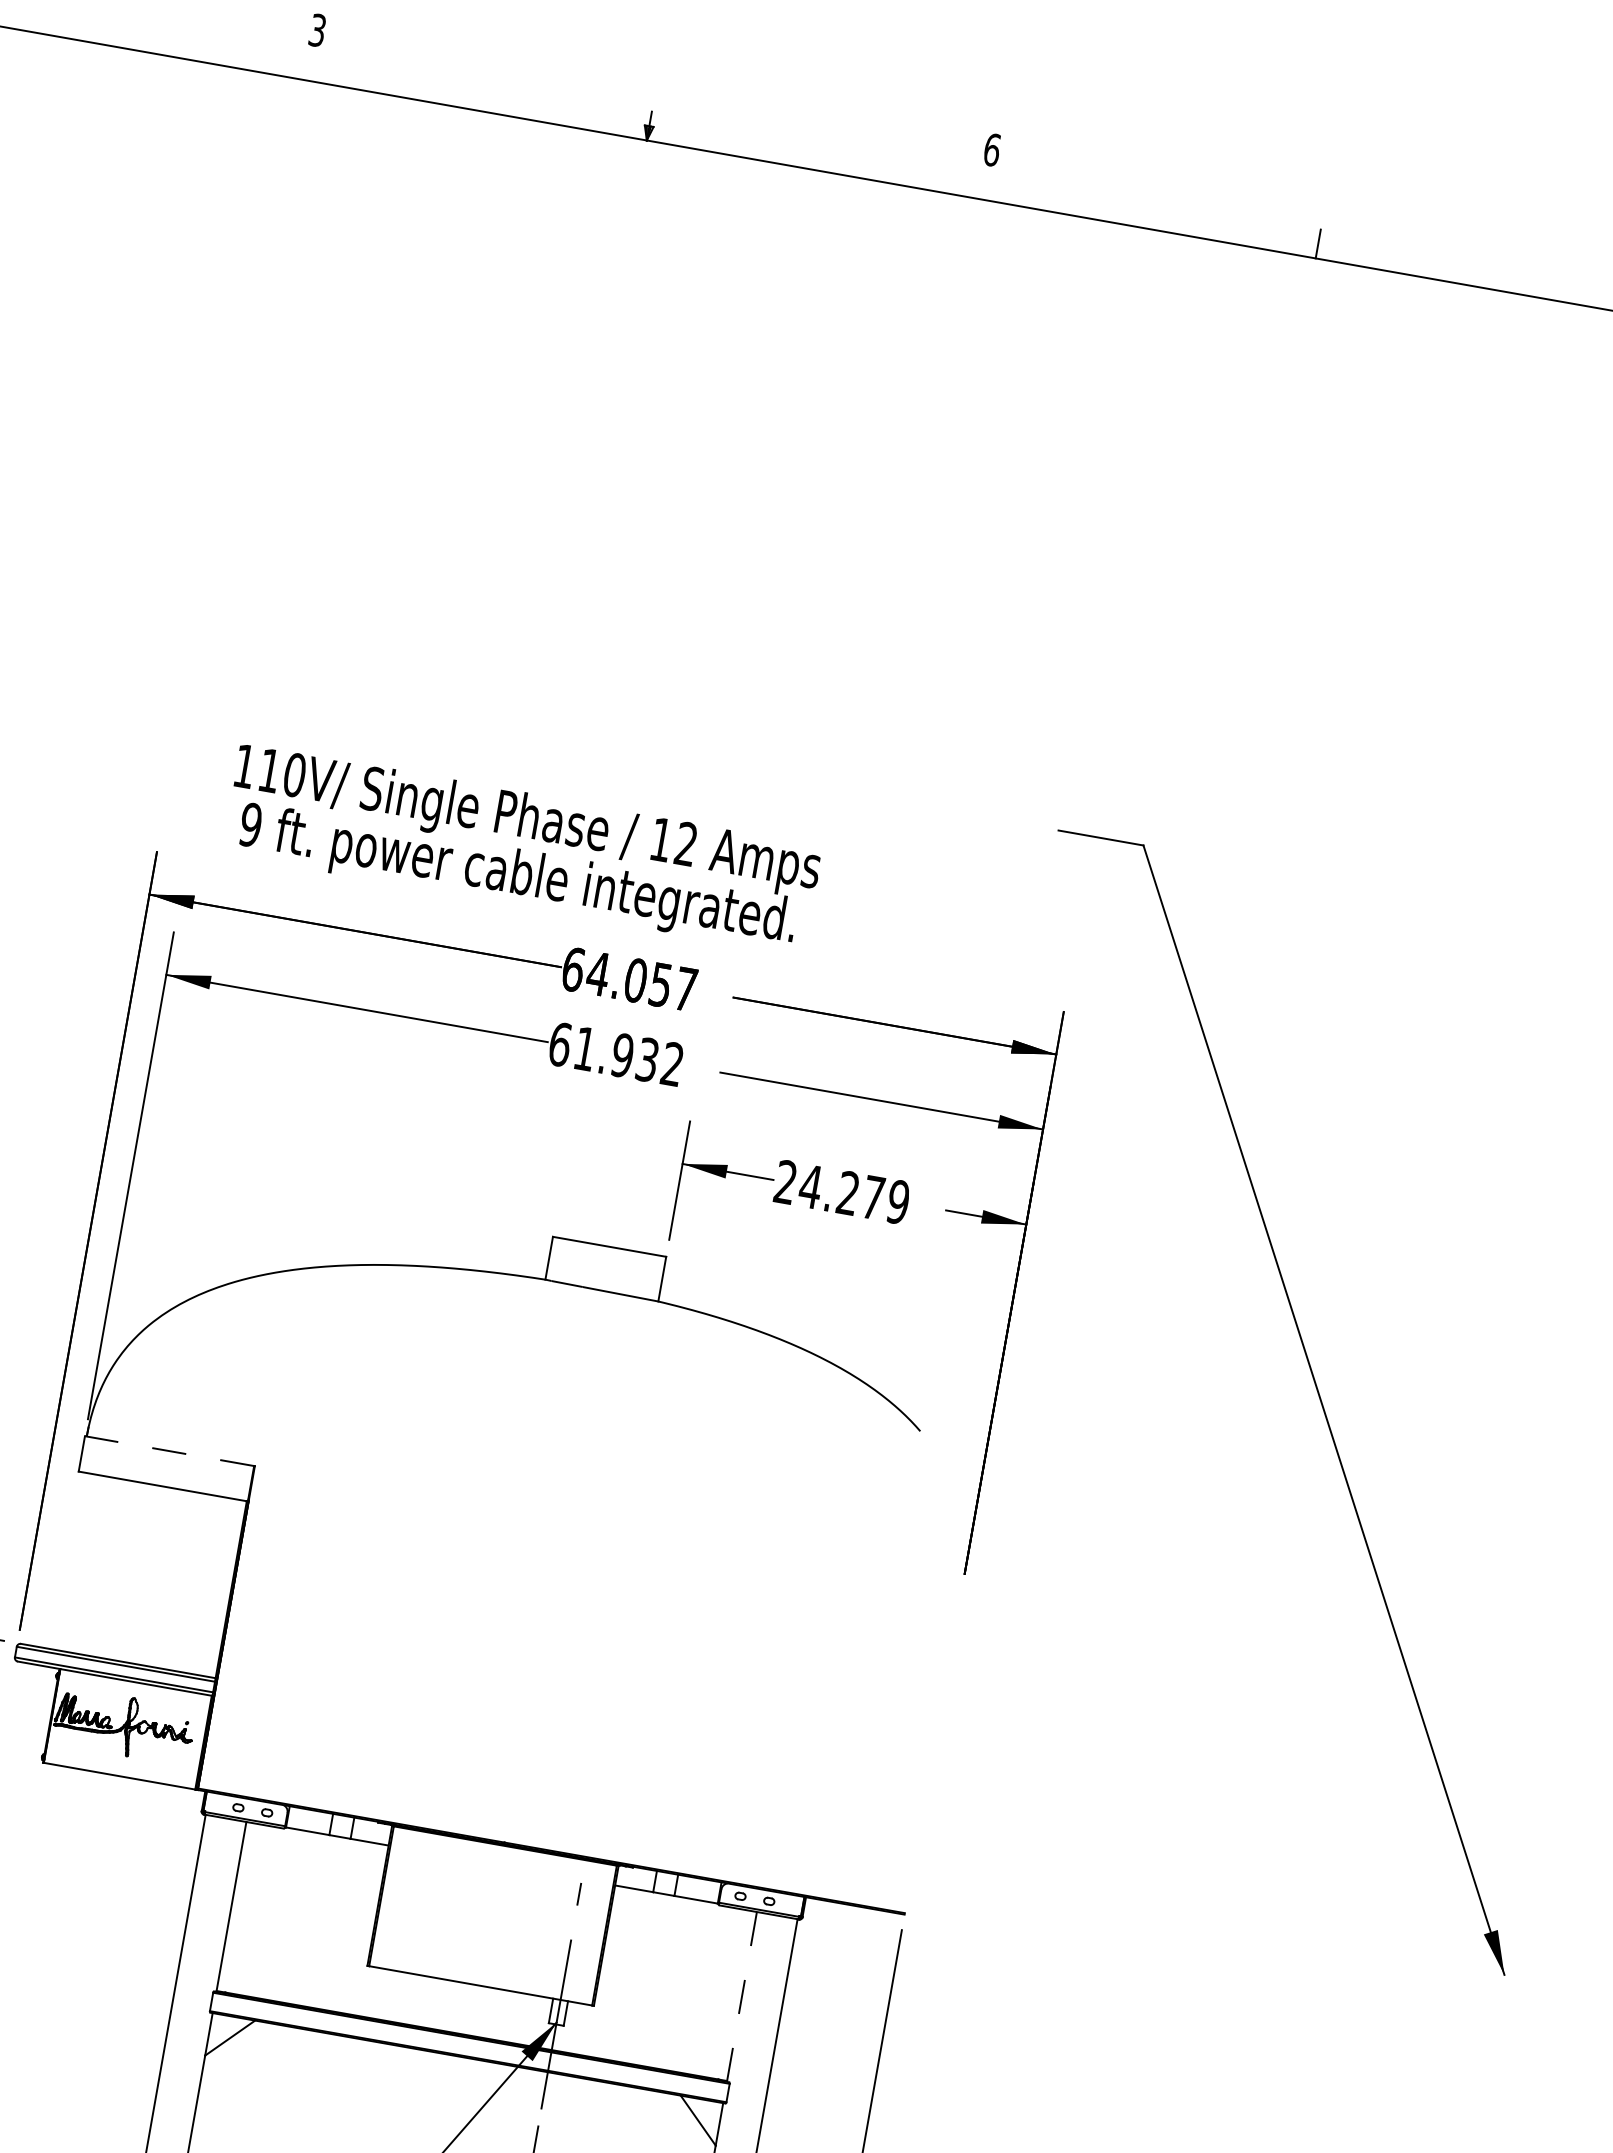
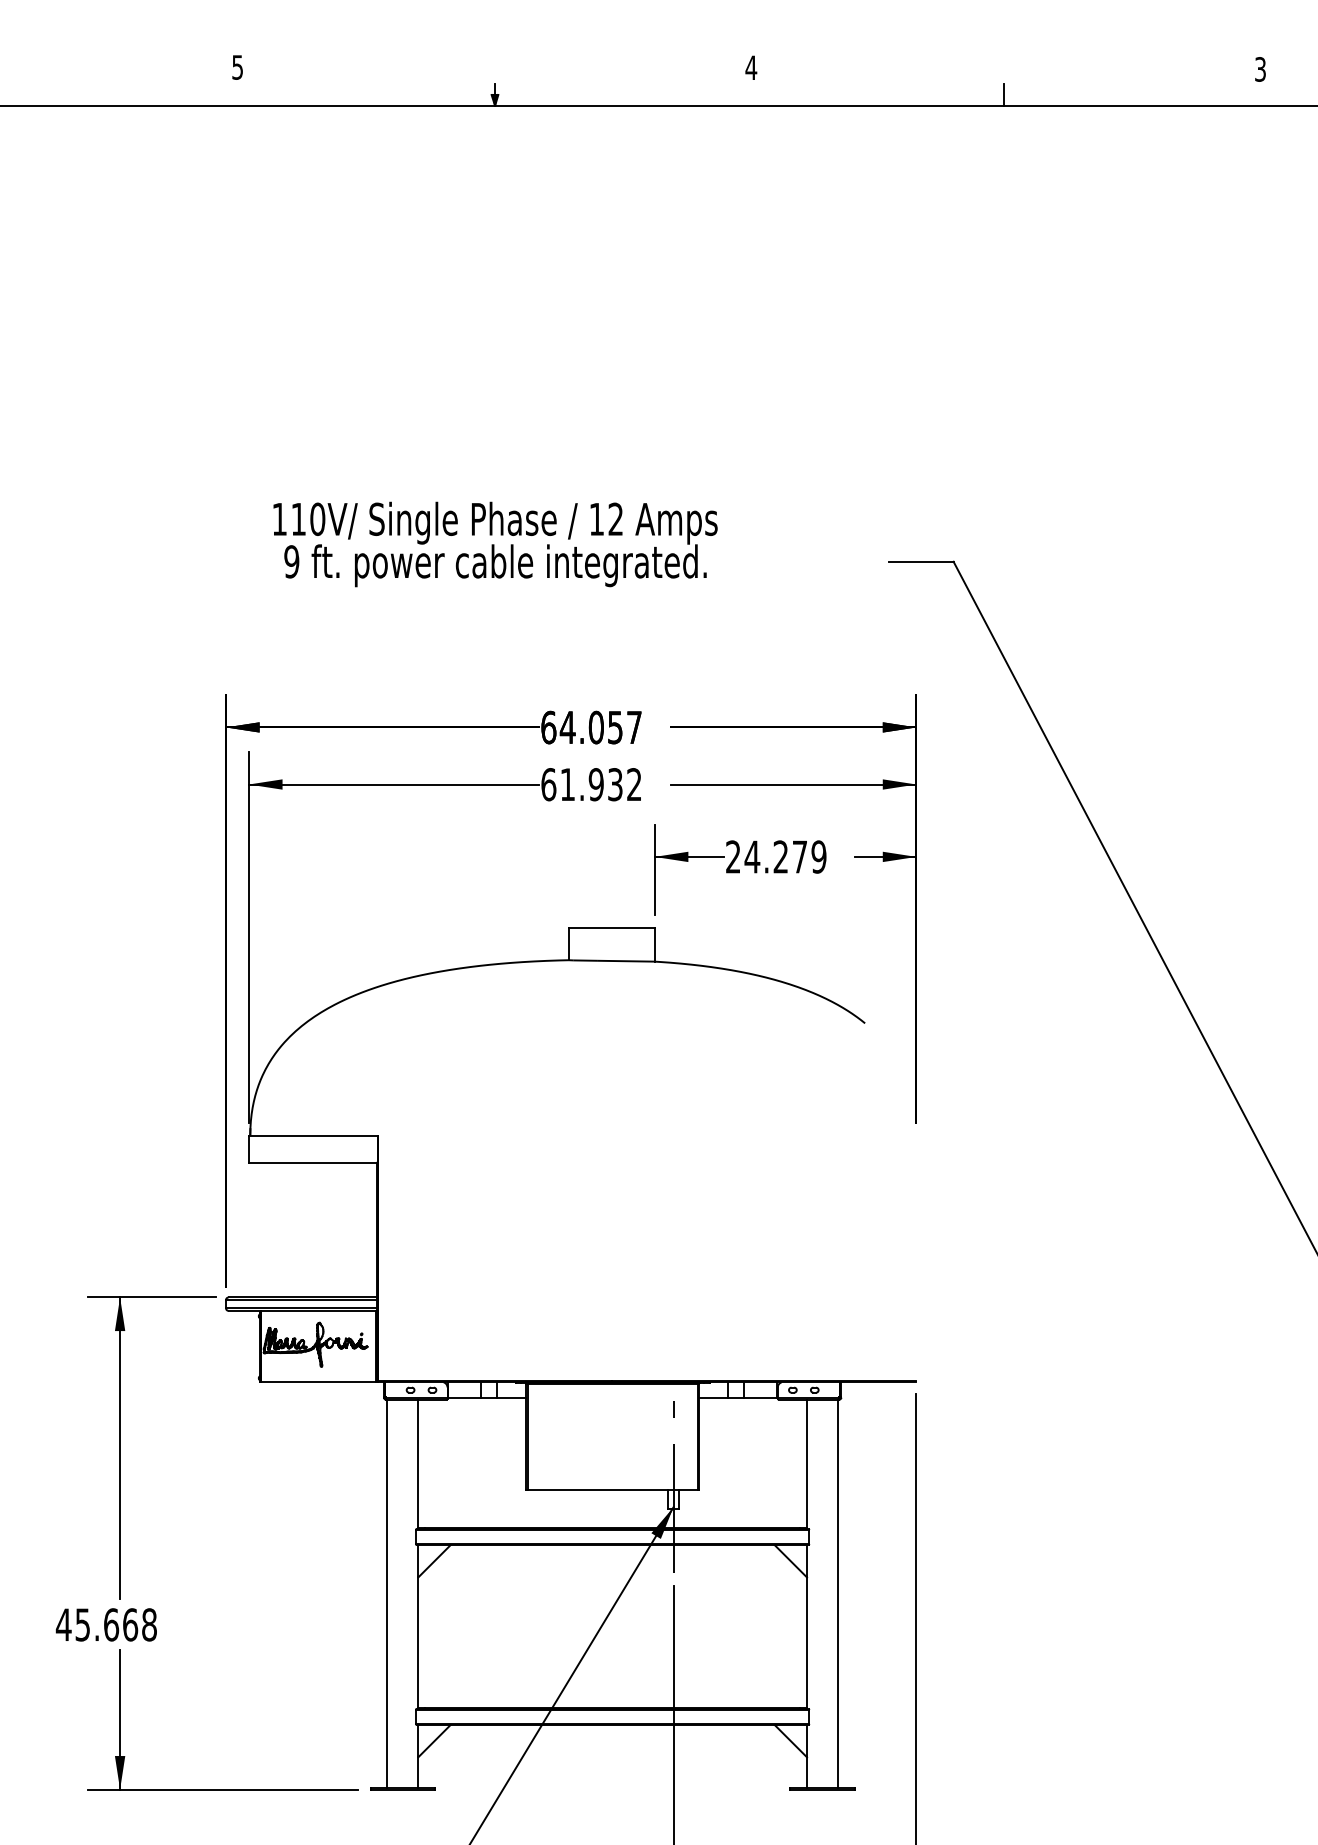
text: (317, 30) -> (237, 67), 3 -> 5
text: (992, 149) -> (751, 67), 6 -> 4
text: (522, 849) -> (495, 544), moved
line: (168, 1450) -> (312, 1135), dashed -> solid
line: (742, 1997) -> (807, 1464), dashed -> solid

